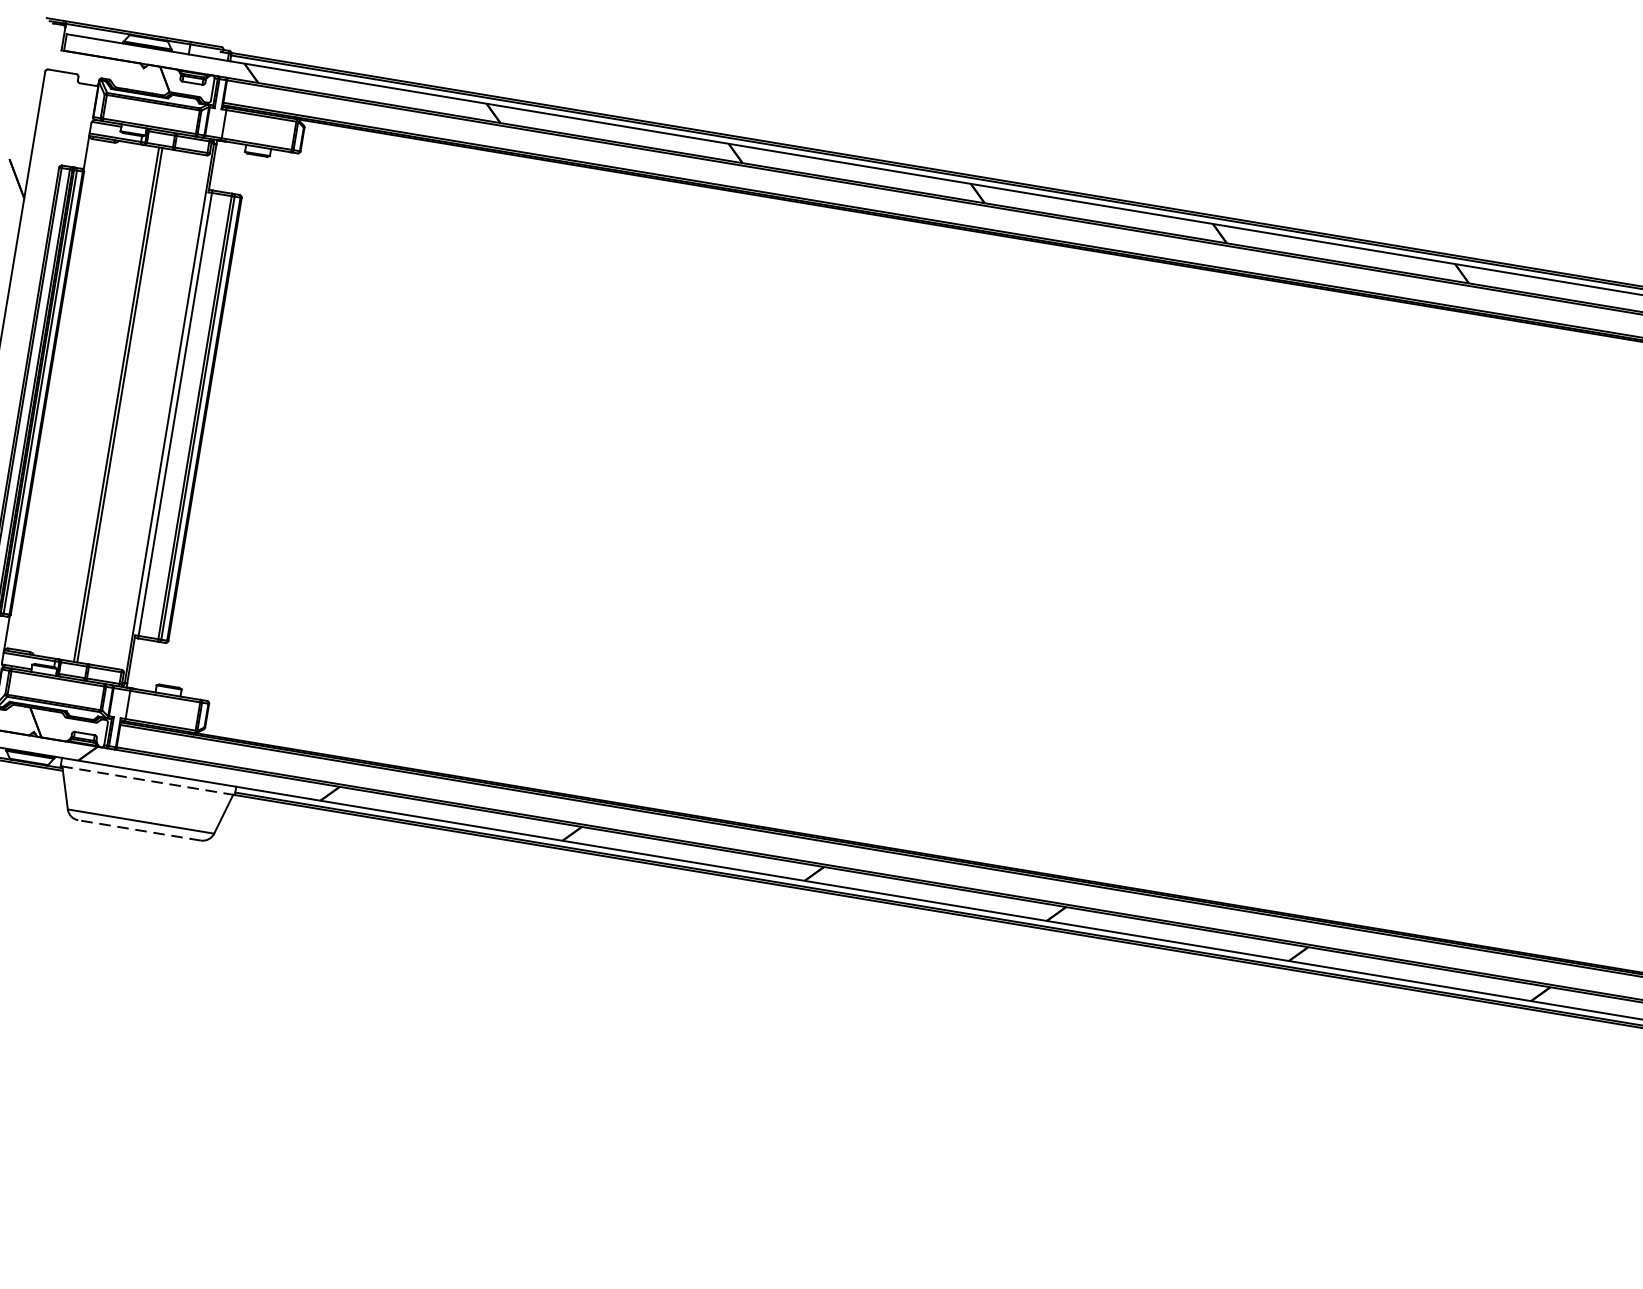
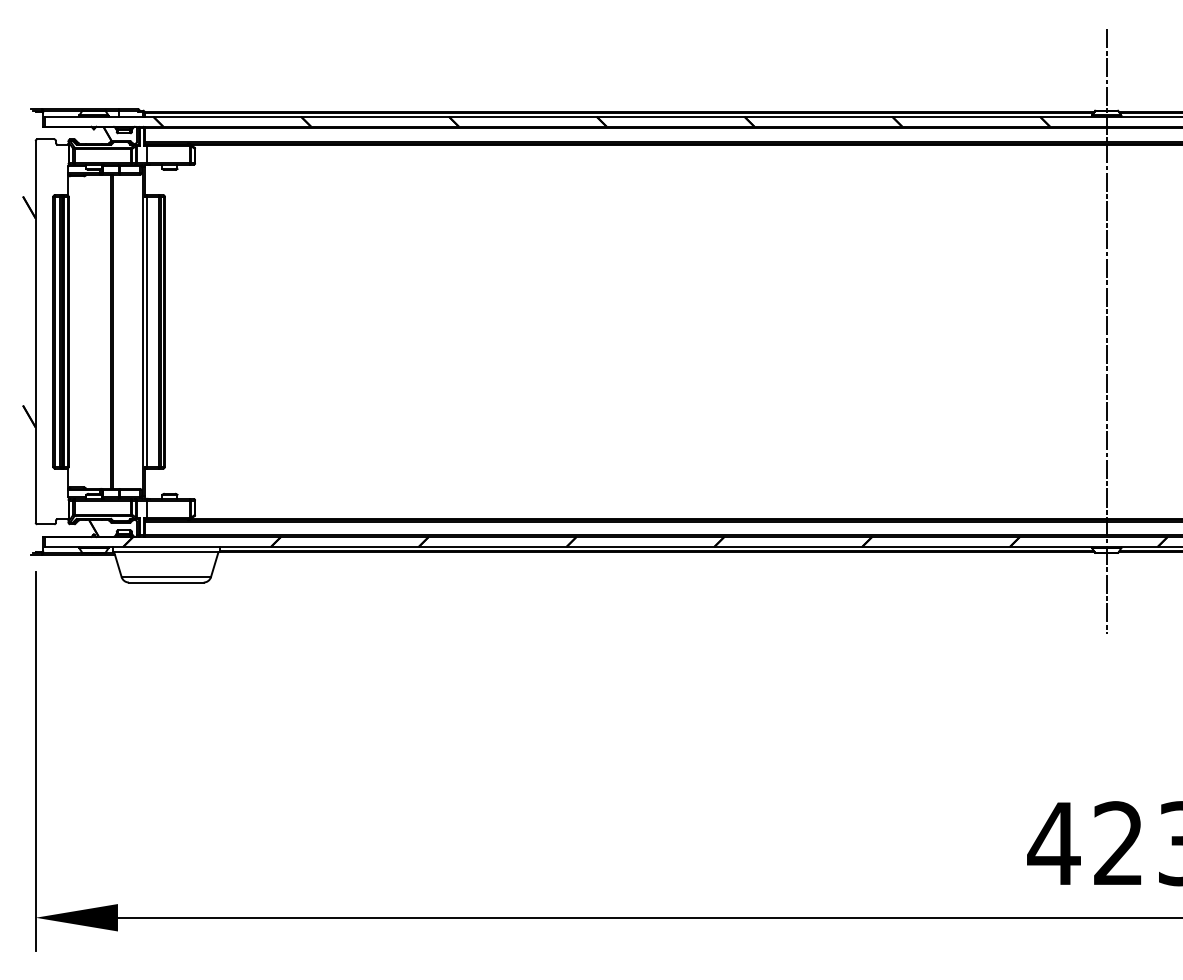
line: (146, 780) -> (165, 552), dashed -> solid
line: (138, 830) -> (165, 582), dashed -> solid

